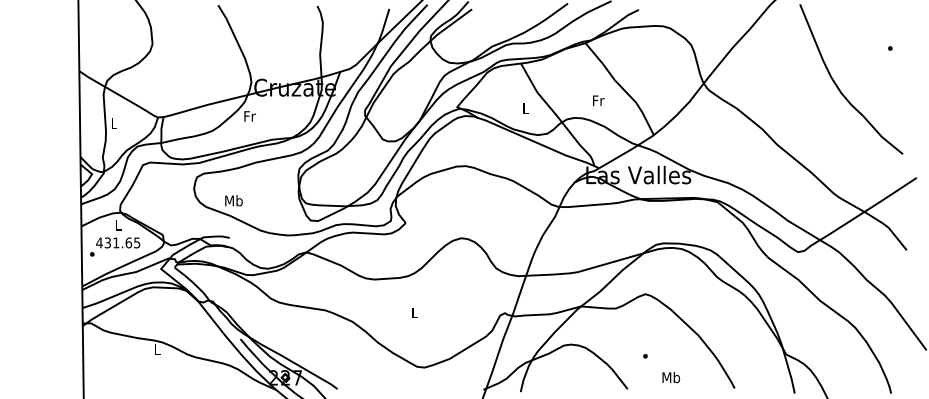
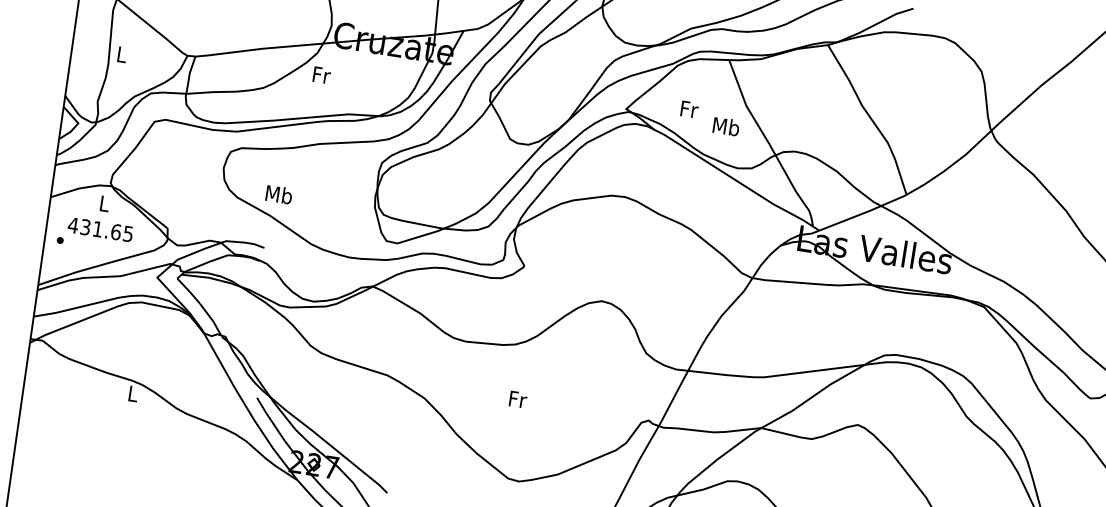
text: (598, 100) -> (689, 109), moved
text: (525, 107) -> (725, 125), L -> Mb
text: (415, 312) -> (518, 399), L -> Fr

